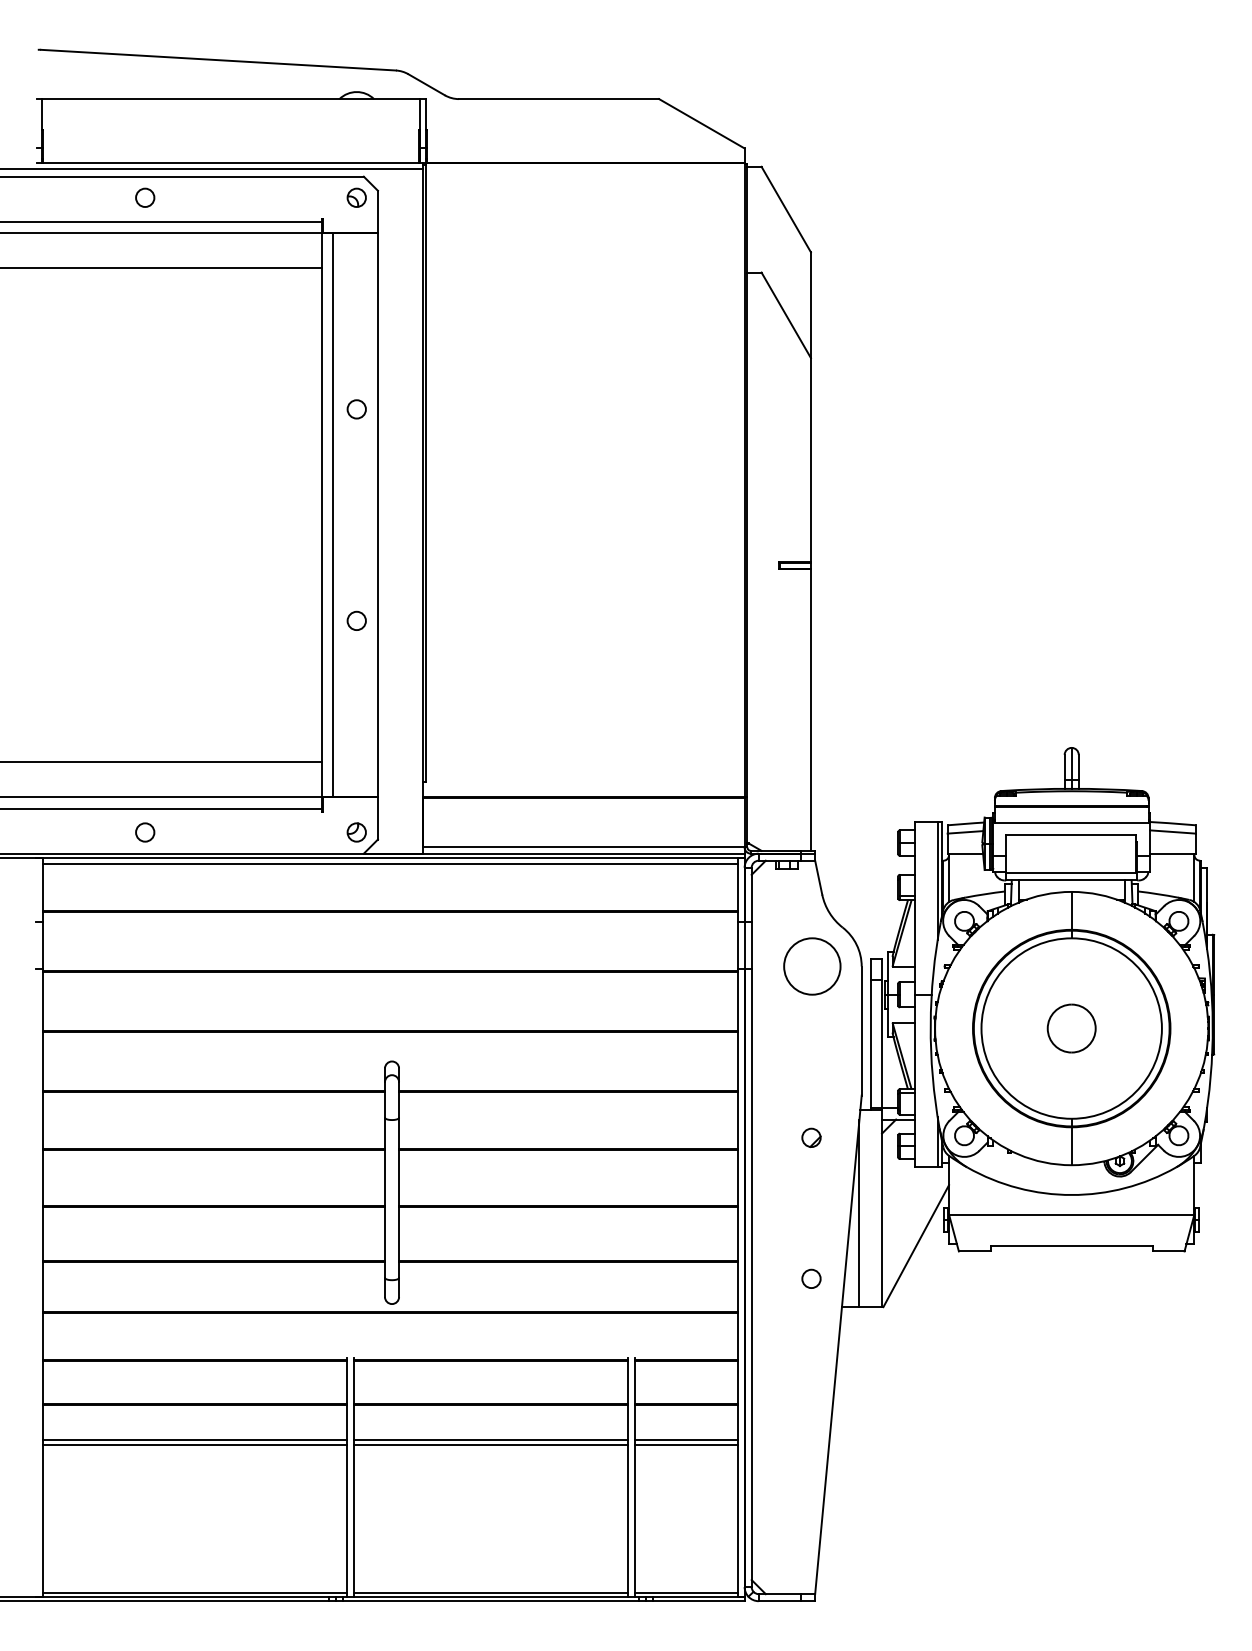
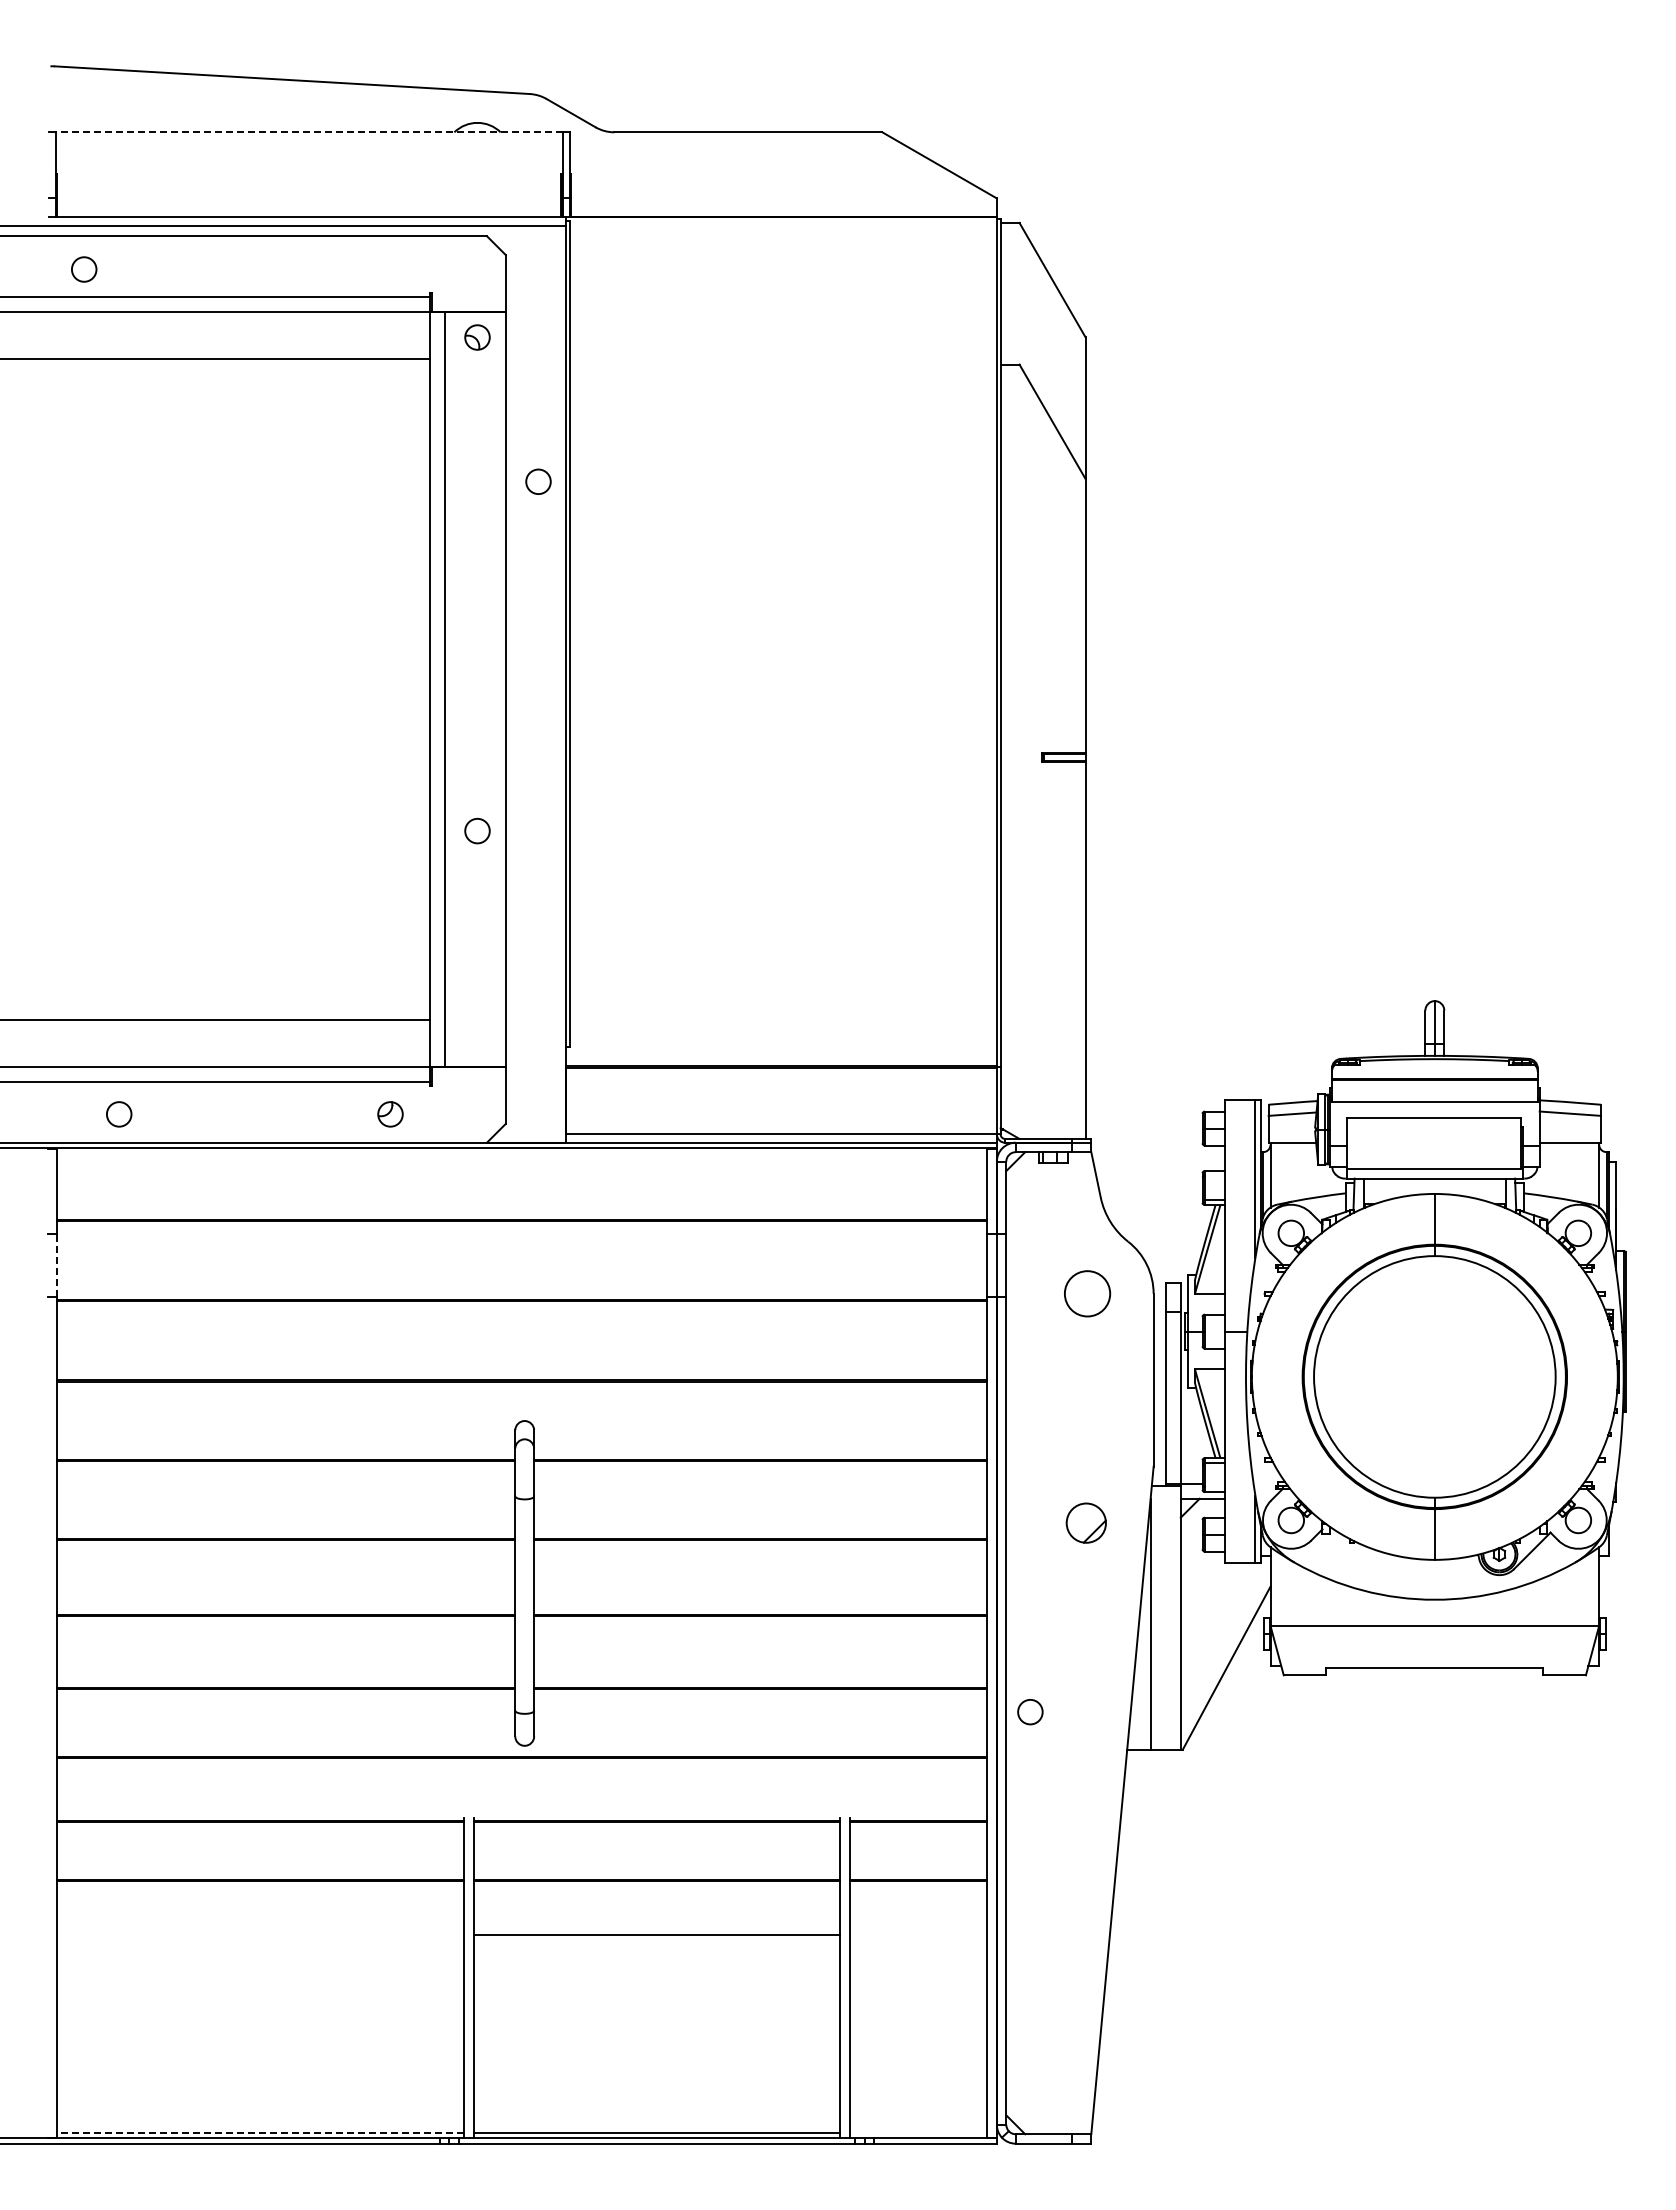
line: (230, 99) -> (308, 132), solid -> dashed
circle: (145, 197) -> (84, 269), moved
part: (356, 197) -> (477, 337), moved
circle: (356, 409) -> (538, 481), moved
circle: (145, 832) -> (119, 1114), moved
part: (356, 832) -> (390, 1114), moved
line: (390, 863) -> (522, 1156), removed
line: (43, 944) -> (57, 1264), solid -> dashed
circle: (812, 966) -> (1087, 1293), size x0.6
part: (1071, 1028) -> (1434, 1376), removed
part: (811, 1138) -> (1086, 1523), size x1.6
circle: (811, 1279) -> (1030, 1712), moved
line: (194, 1440) -> (260, 1928), removed
line: (490, 1440) -> (656, 1928), removed
line: (686, 1440) -> (918, 1928), removed
line: (194, 1444) -> (260, 1934), removed
line: (686, 1444) -> (918, 1934), removed
line: (194, 1593) -> (260, 2133), solid -> dashed
line: (686, 1593) -> (918, 2133), removed

